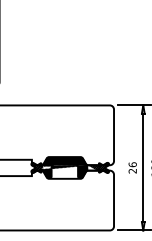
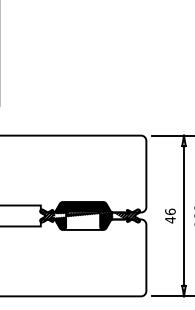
text: (132, 170) -> (170, 219), 26 -> 46

